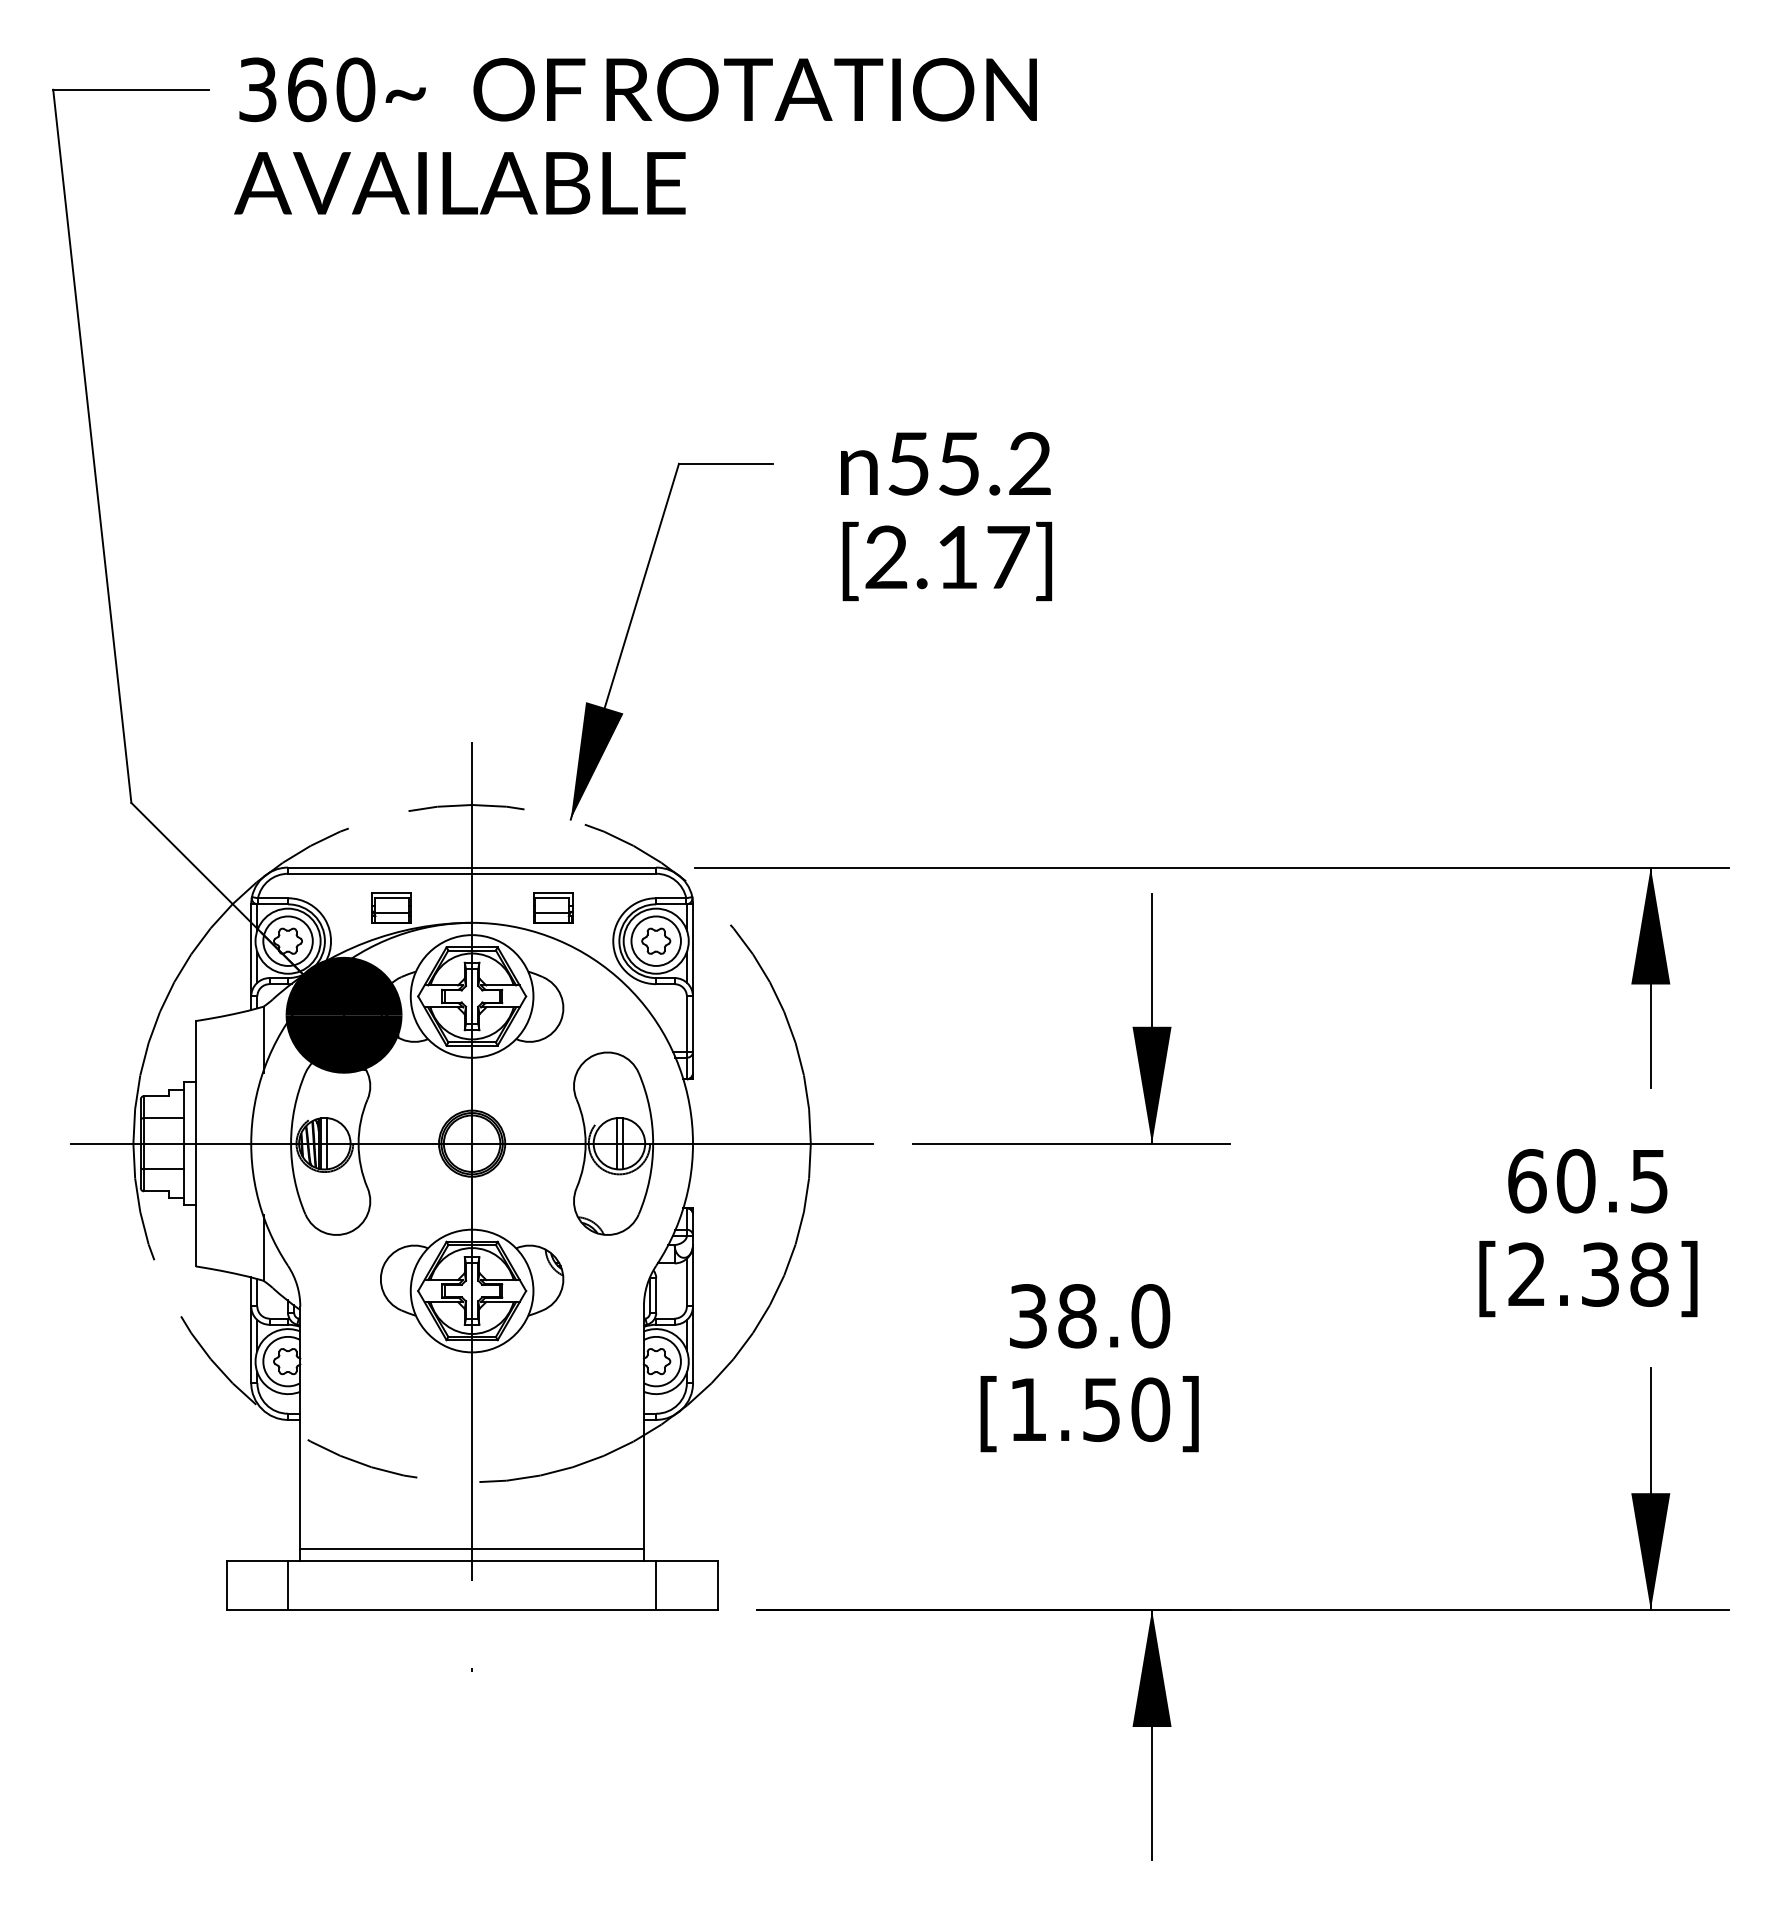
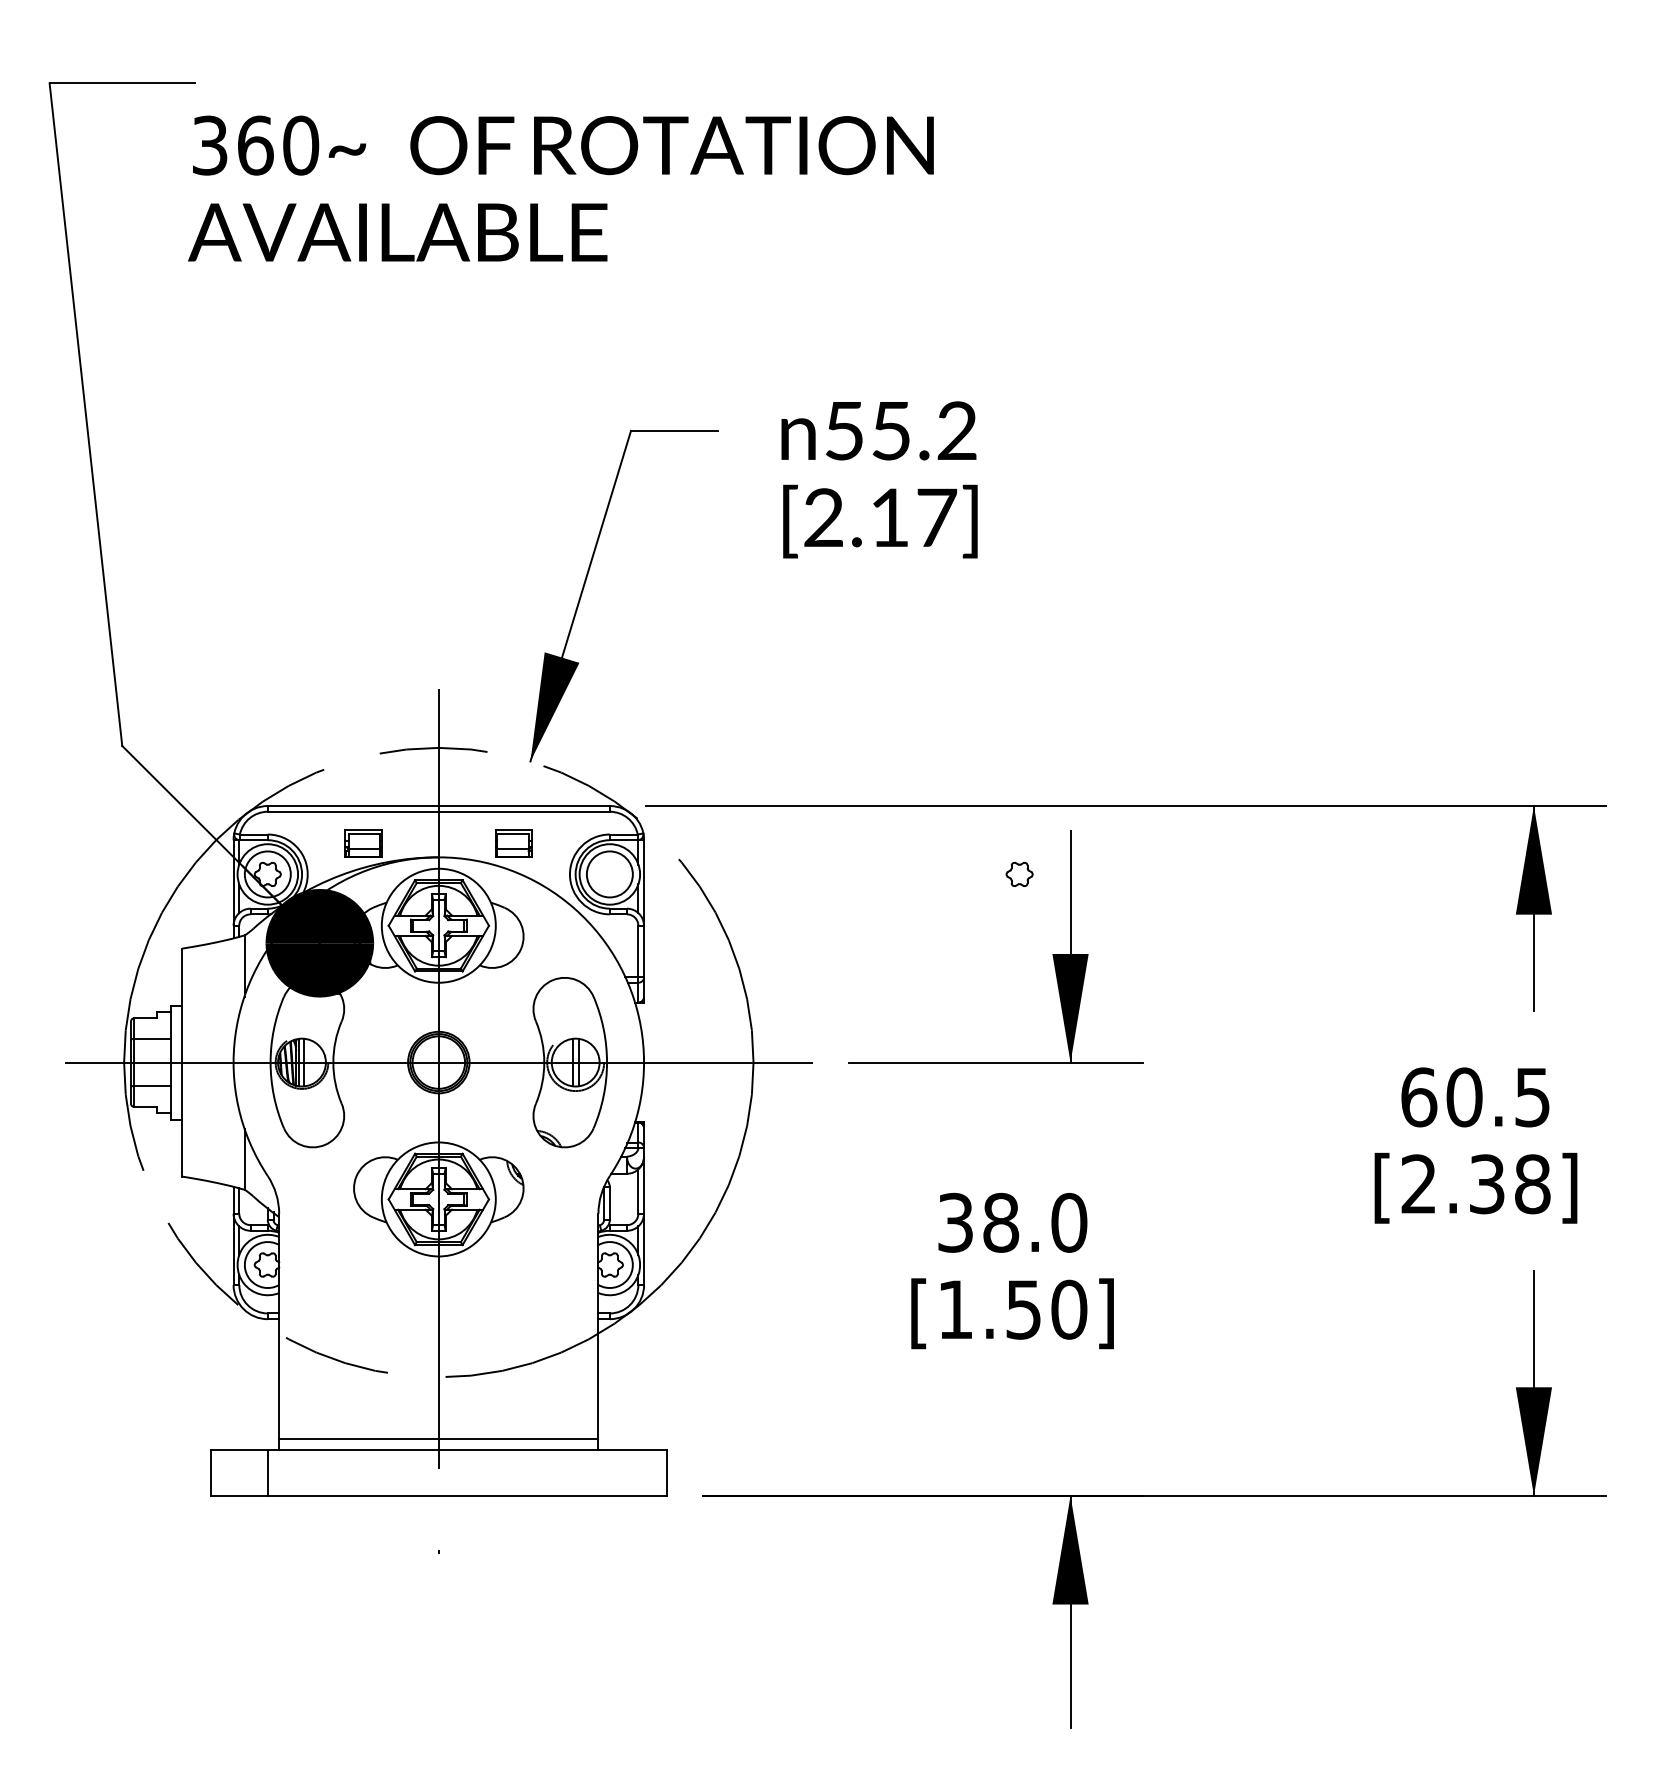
text: (635, 135) -> (560, 188), moved
part: (656, 940) -> (1019, 873), moved
line: (656, 1585) -> (610, 1473), removed

